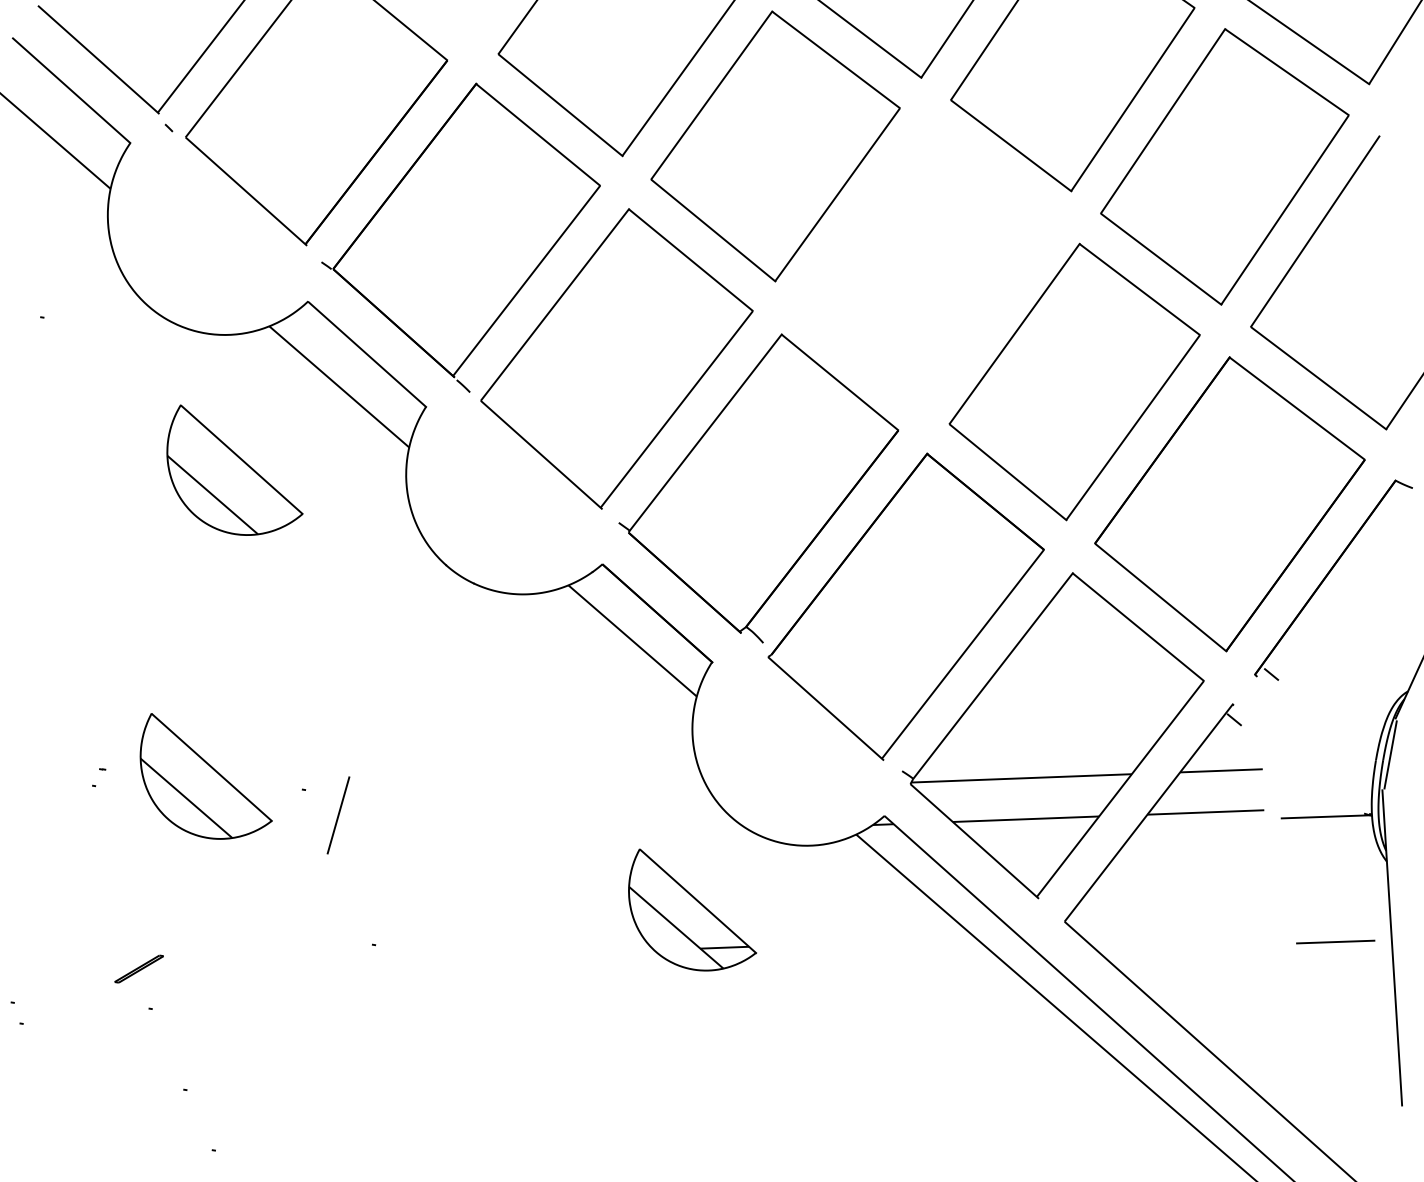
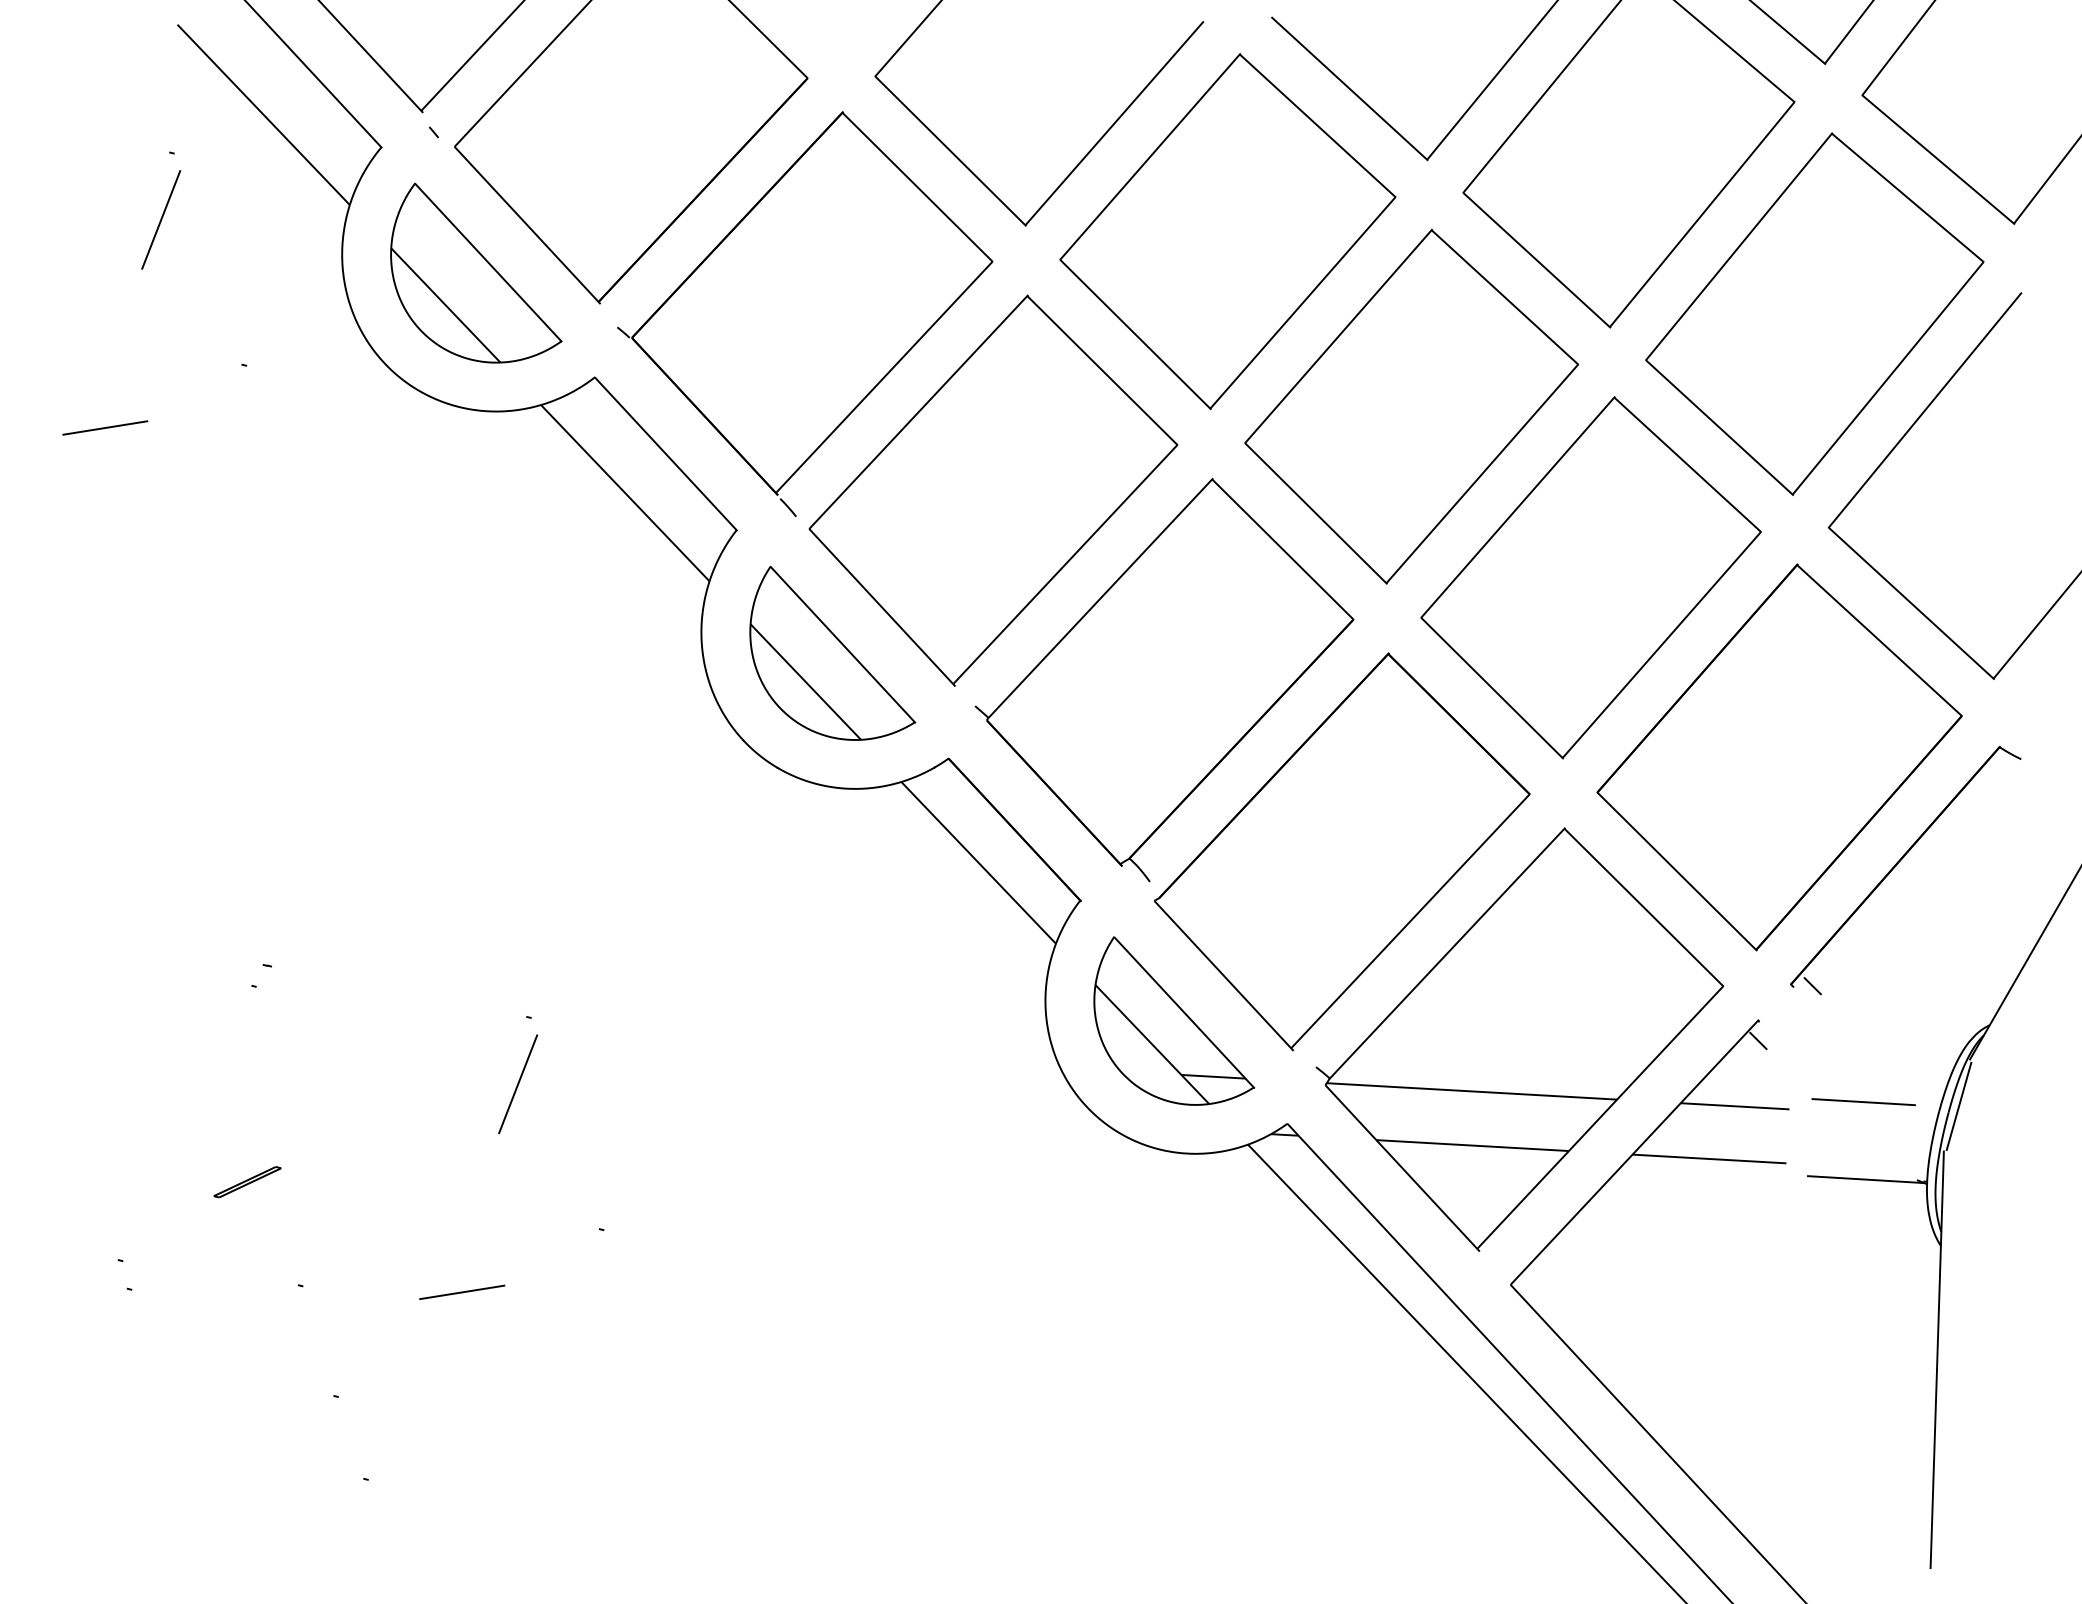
part: (927, 265) -> (1411, 406), added
part: (233, 468) -> (476, 272), moved
part: (204, 774) -> (832, 653), moved
line: (338, 815) -> (518, 1084), moved
part: (691, 907) -> (1174, 1020), moved
line: (1335, 942) -> (1863, 1102), moved
part: (139, 969) -> (247, 1182), moved
line: (273, 1001) -> (462, 1291), added

